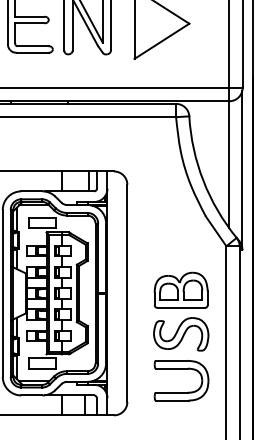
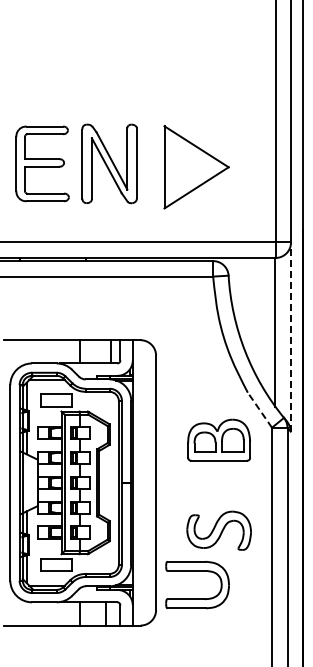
line: (242, 170) -> (290, 338), solid -> dashed
line: (215, 230) -> (259, 409), solid -> dashed
part: (180, 289) -> (218, 439), moved
part: (181, 392) -> (197, 598), moved

